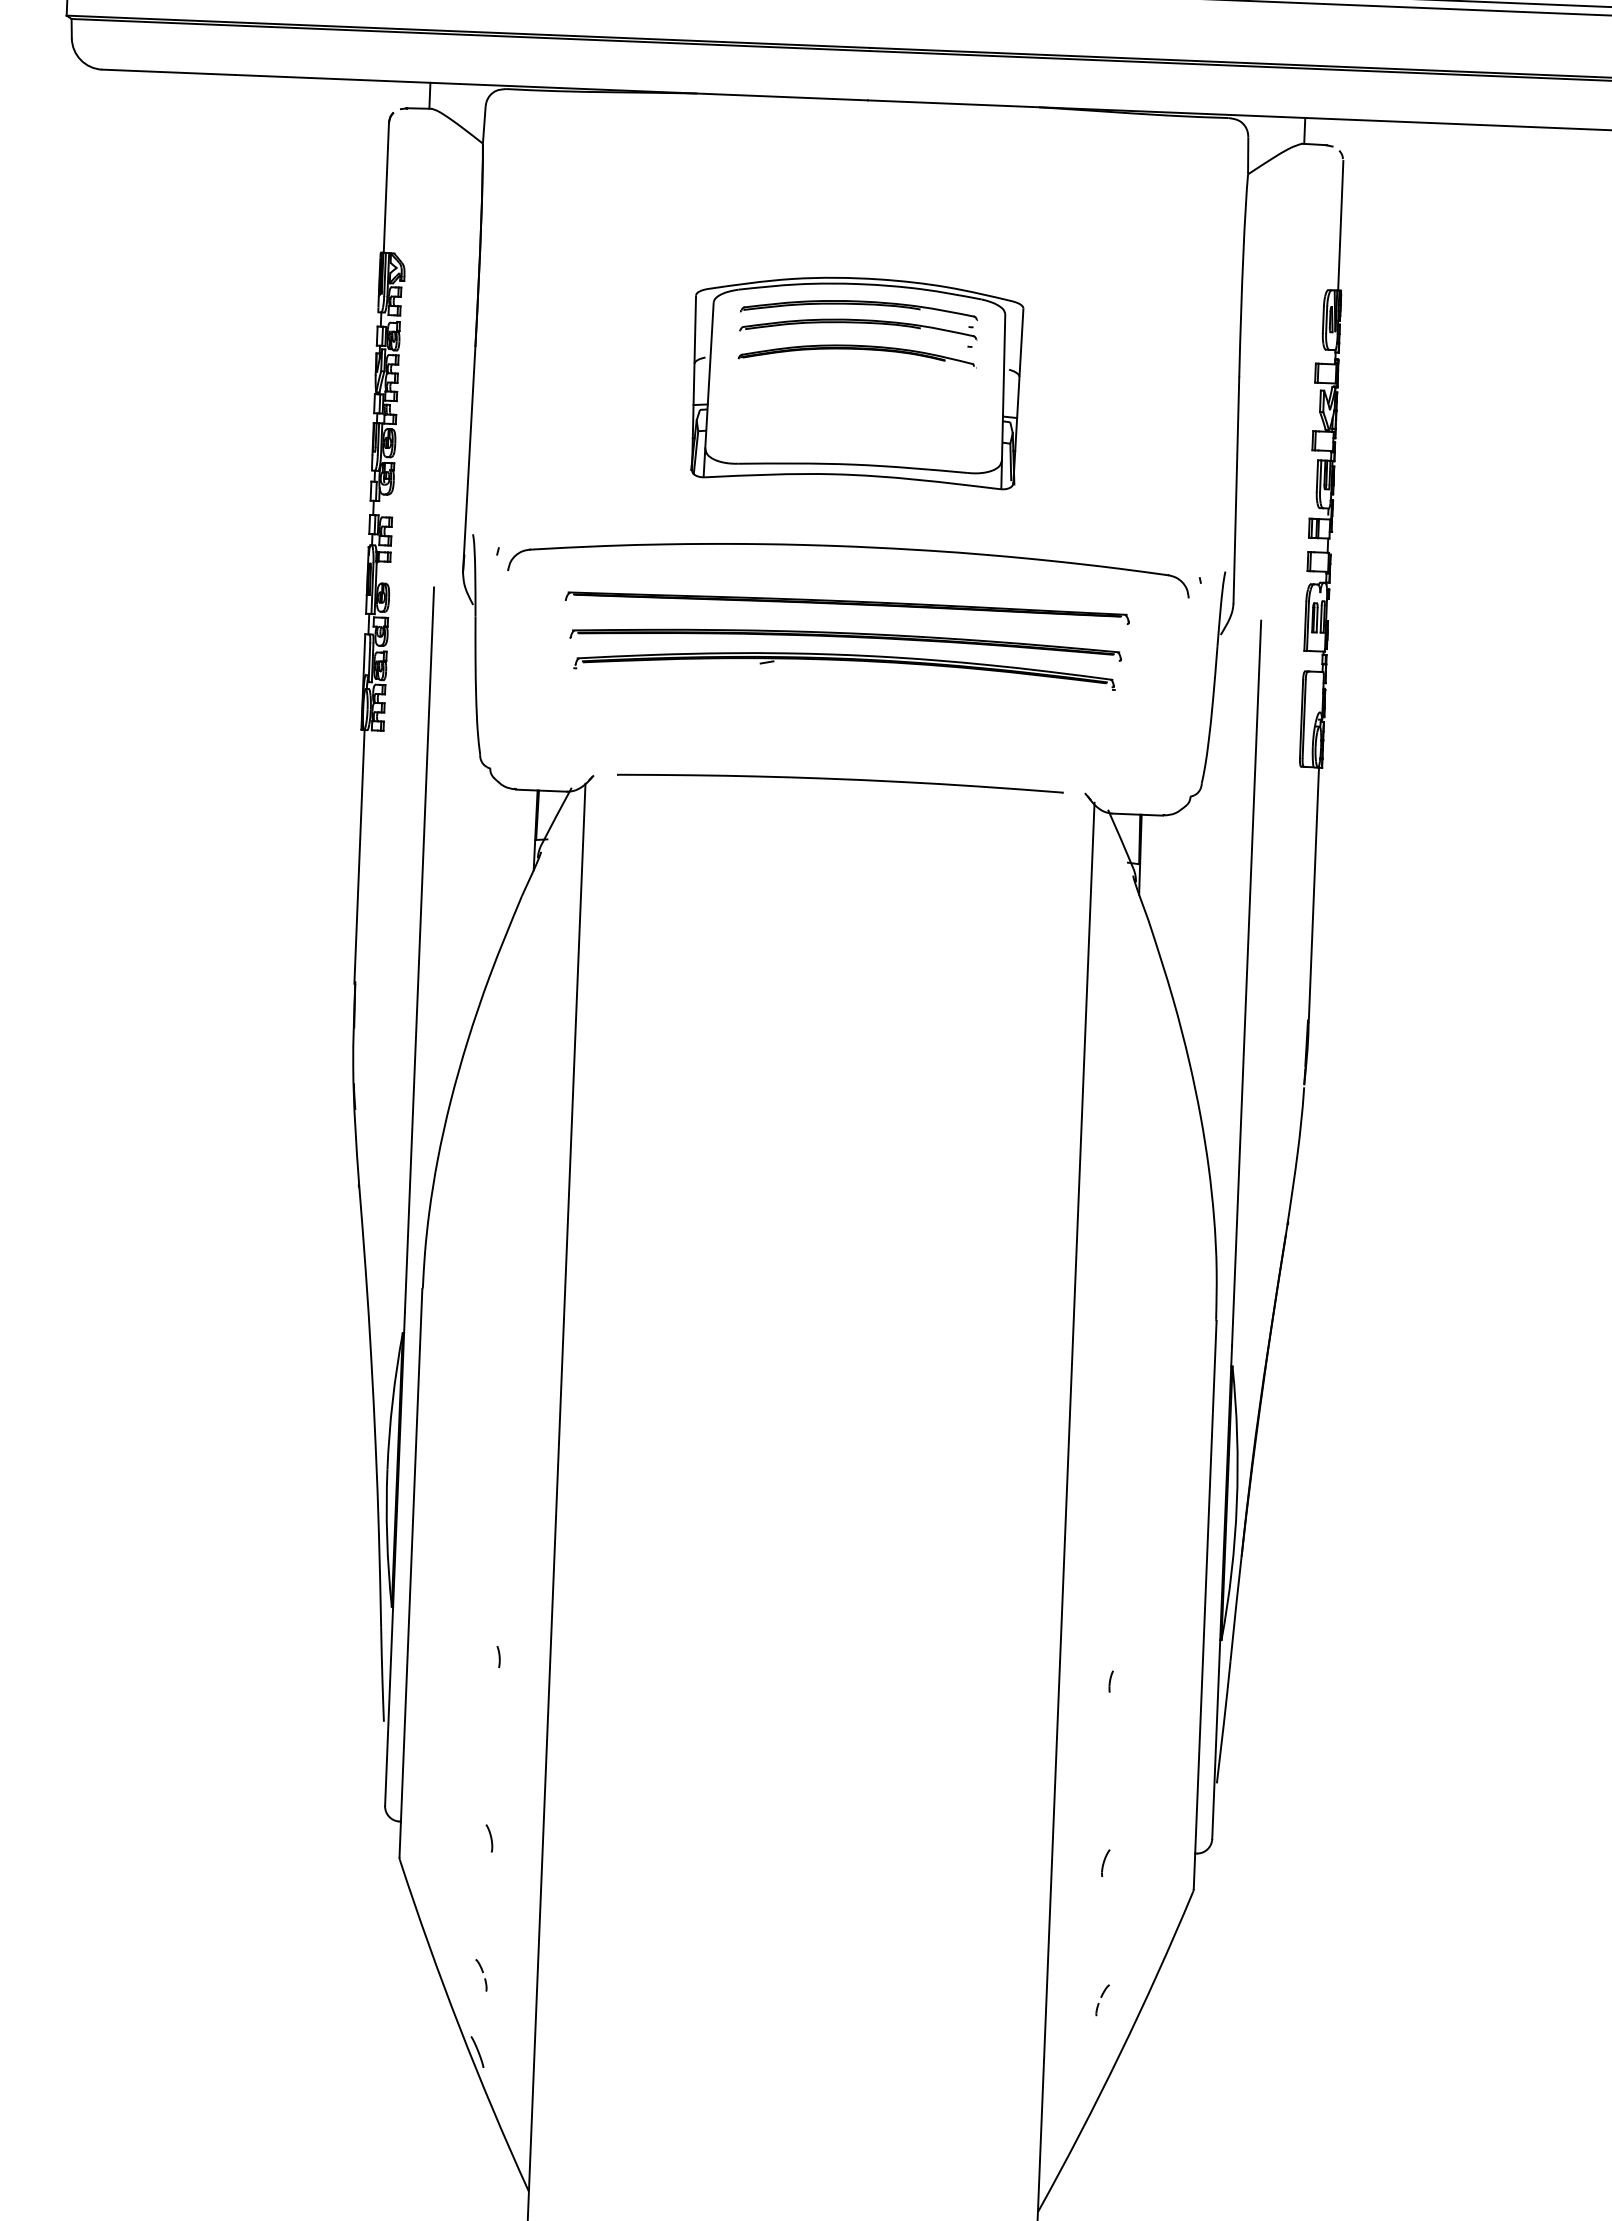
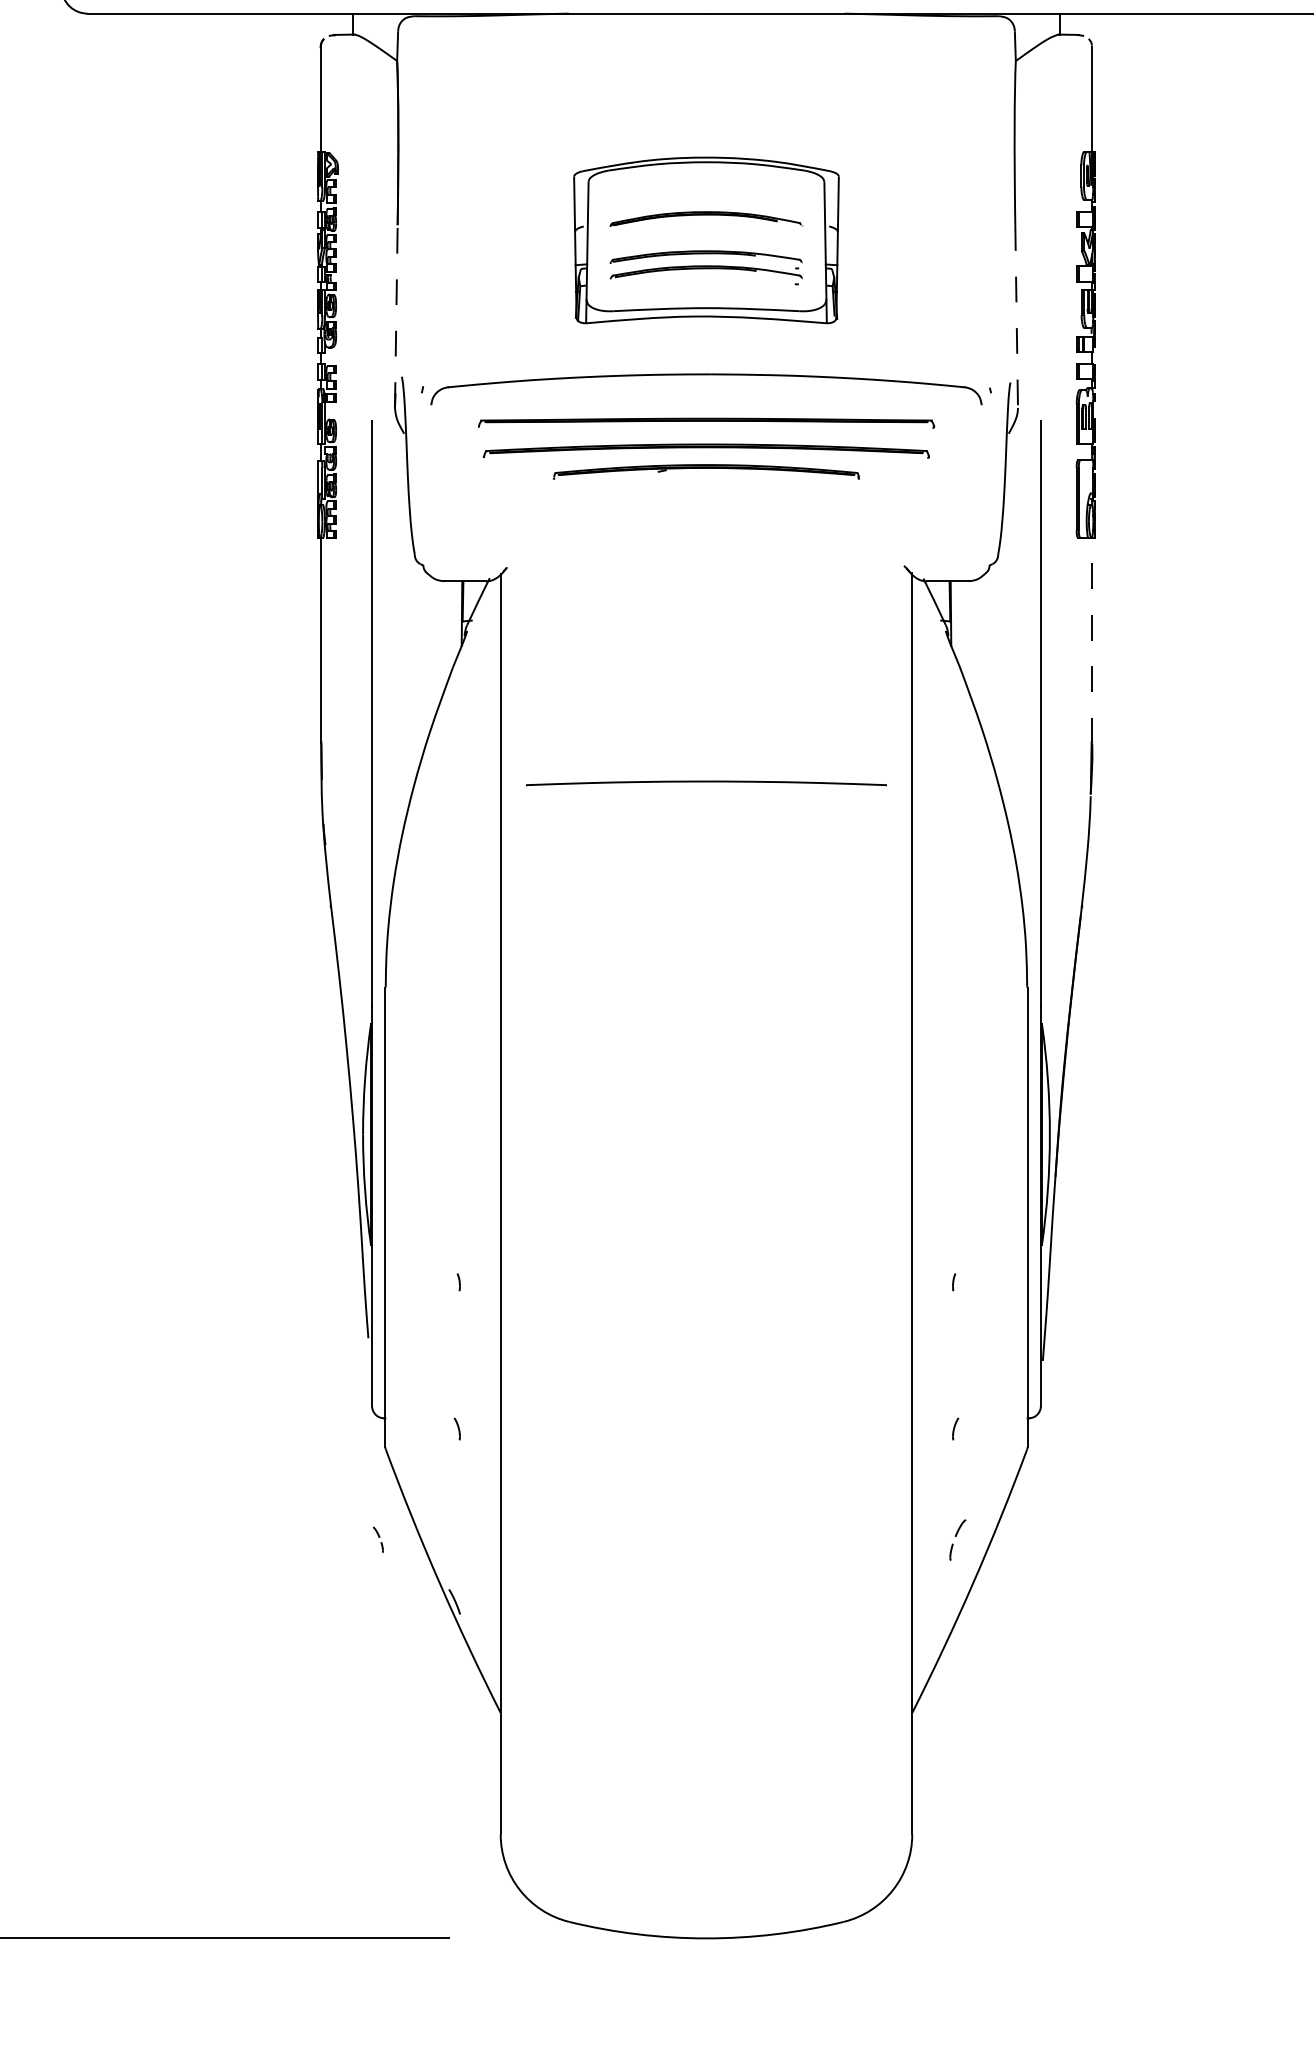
part: (857, 321) -> (705, 267), moved
line: (469, 459) -> (396, 316), solid -> dashed
line: (1236, 491) -> (1016, 317), solid -> dashed
part: (845, 666) -> (706, 471), size x0.7
part: (840, 781) -> (706, 783), moved
line: (1314, 894) -> (1092, 640), solid -> dashed
part: (481, 1974) -> (378, 1539), moved
part: (1102, 1999) -> (957, 1539), size x1.6

